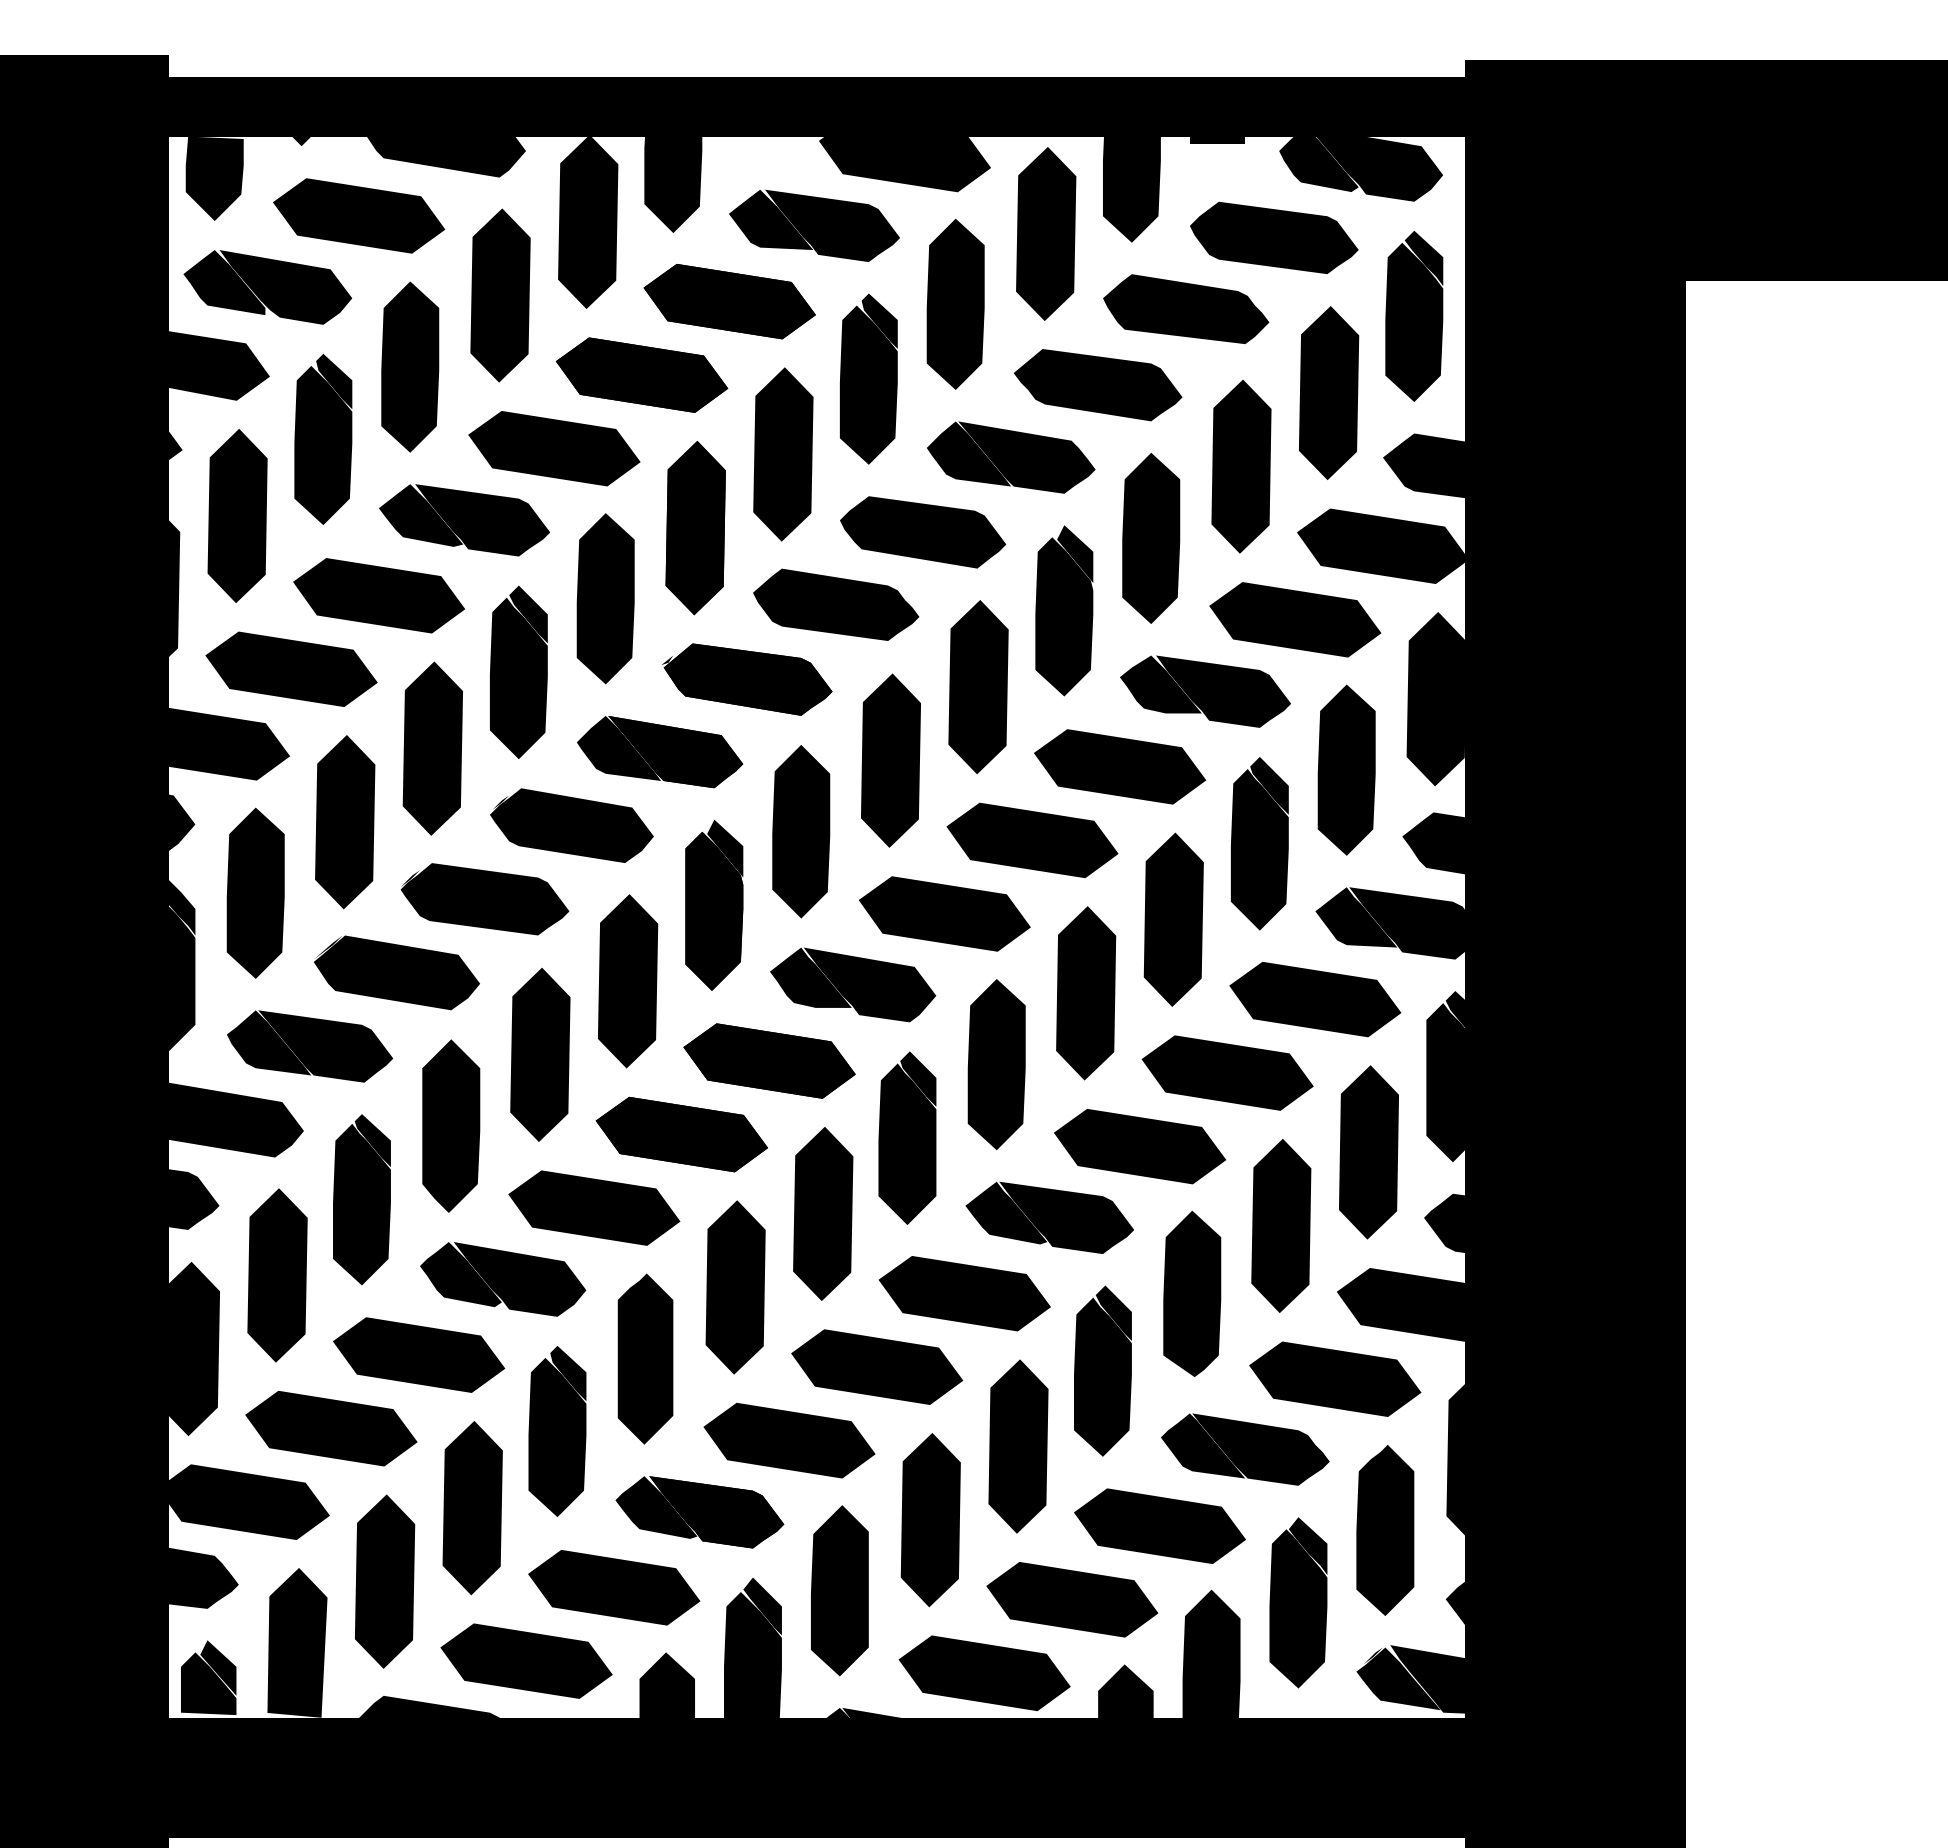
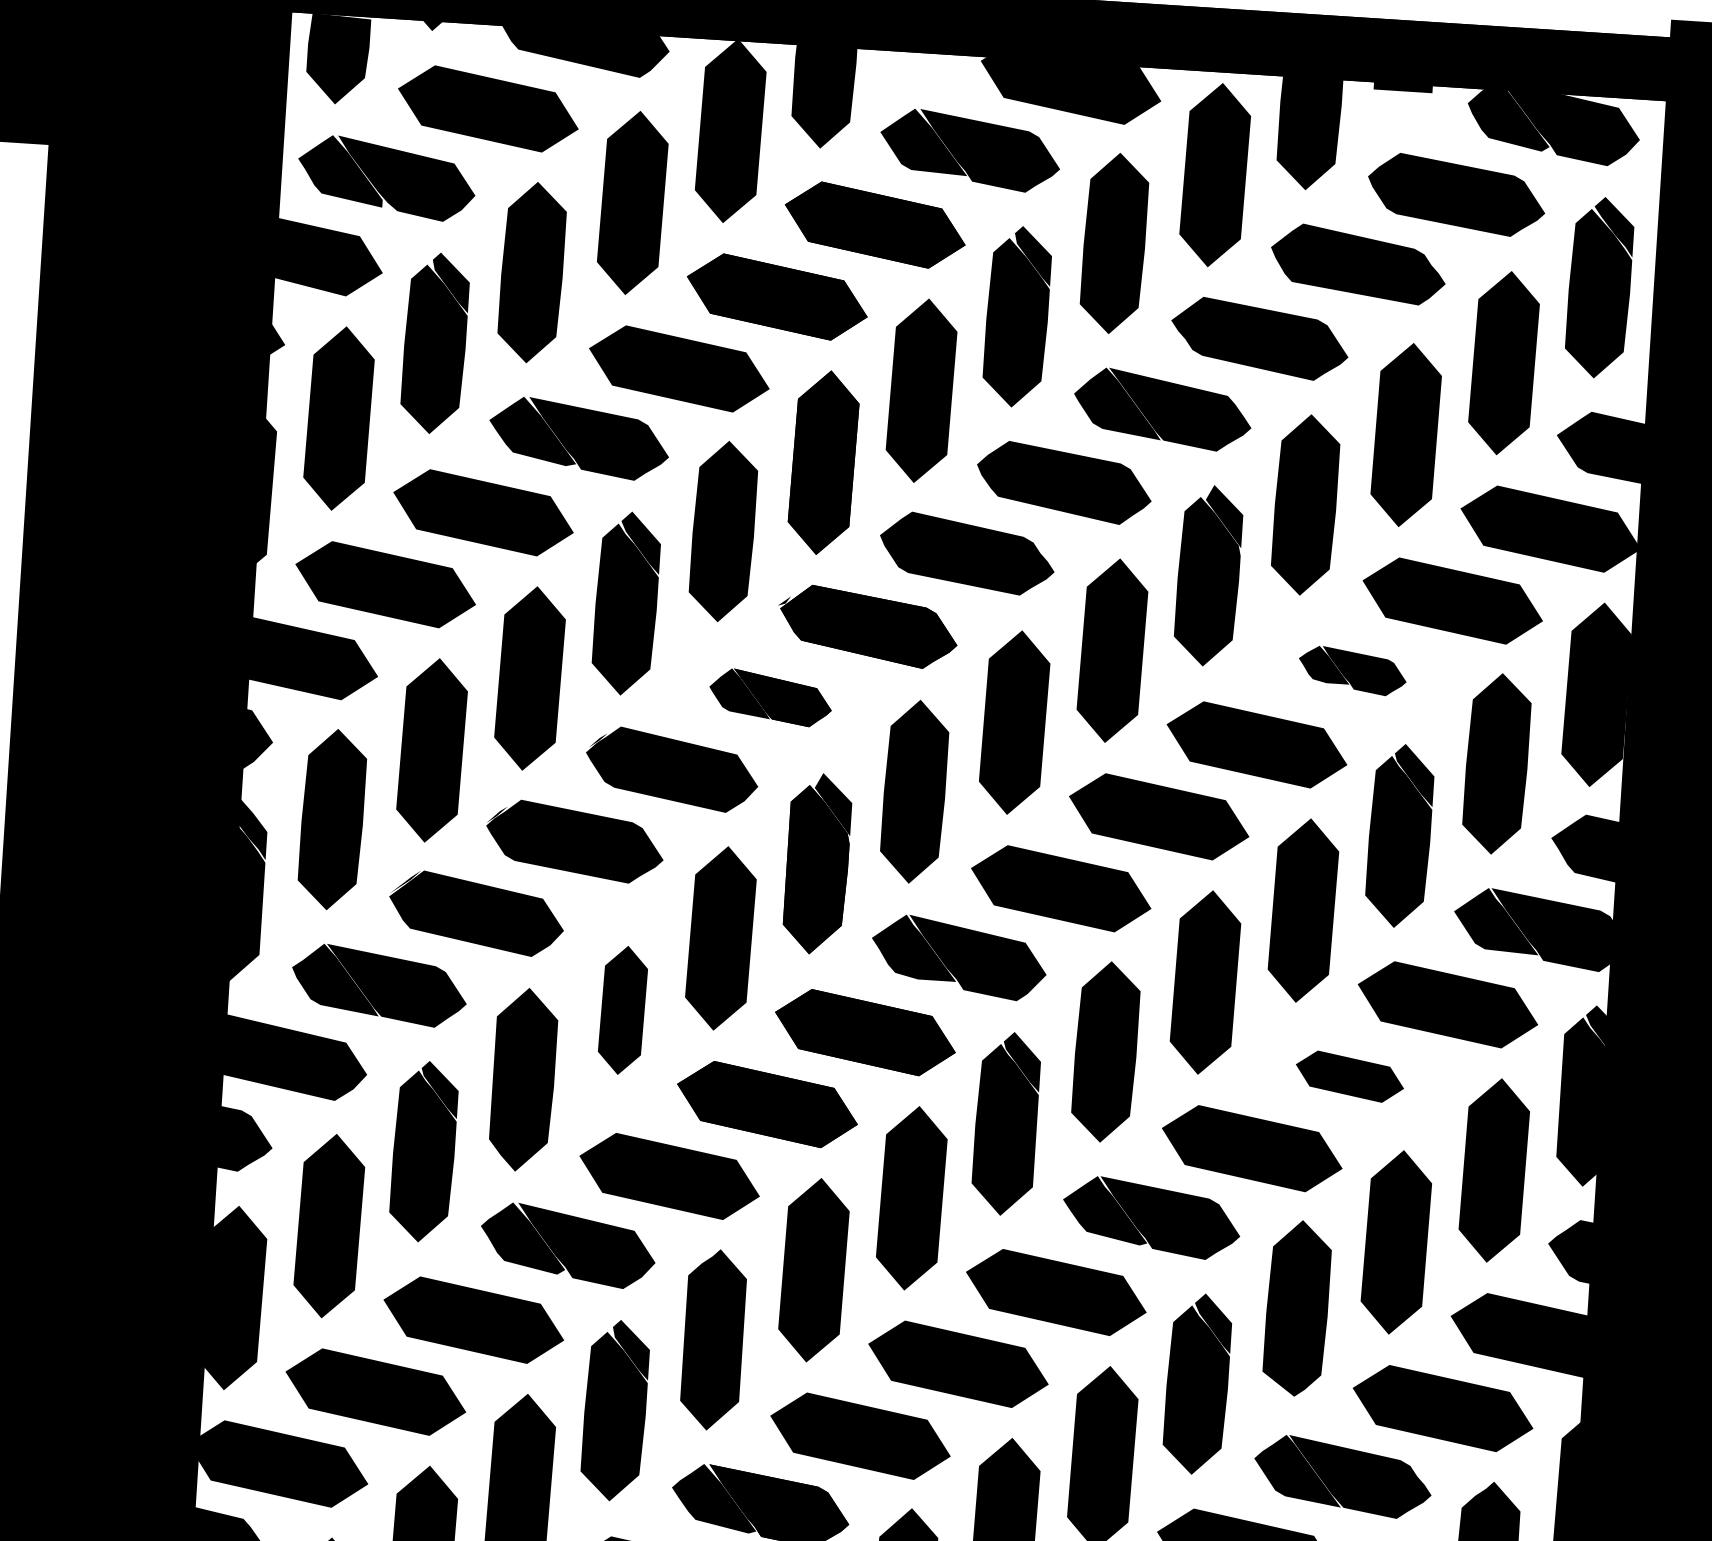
part: (1205, 691) -> (1352, 670), size x0.6
part: (660, 752) -> (770, 698), size x0.7
part: (540, 1054) -> (623, 1009), size x0.7
part: (1227, 1072) -> (1349, 1076), size x0.6

